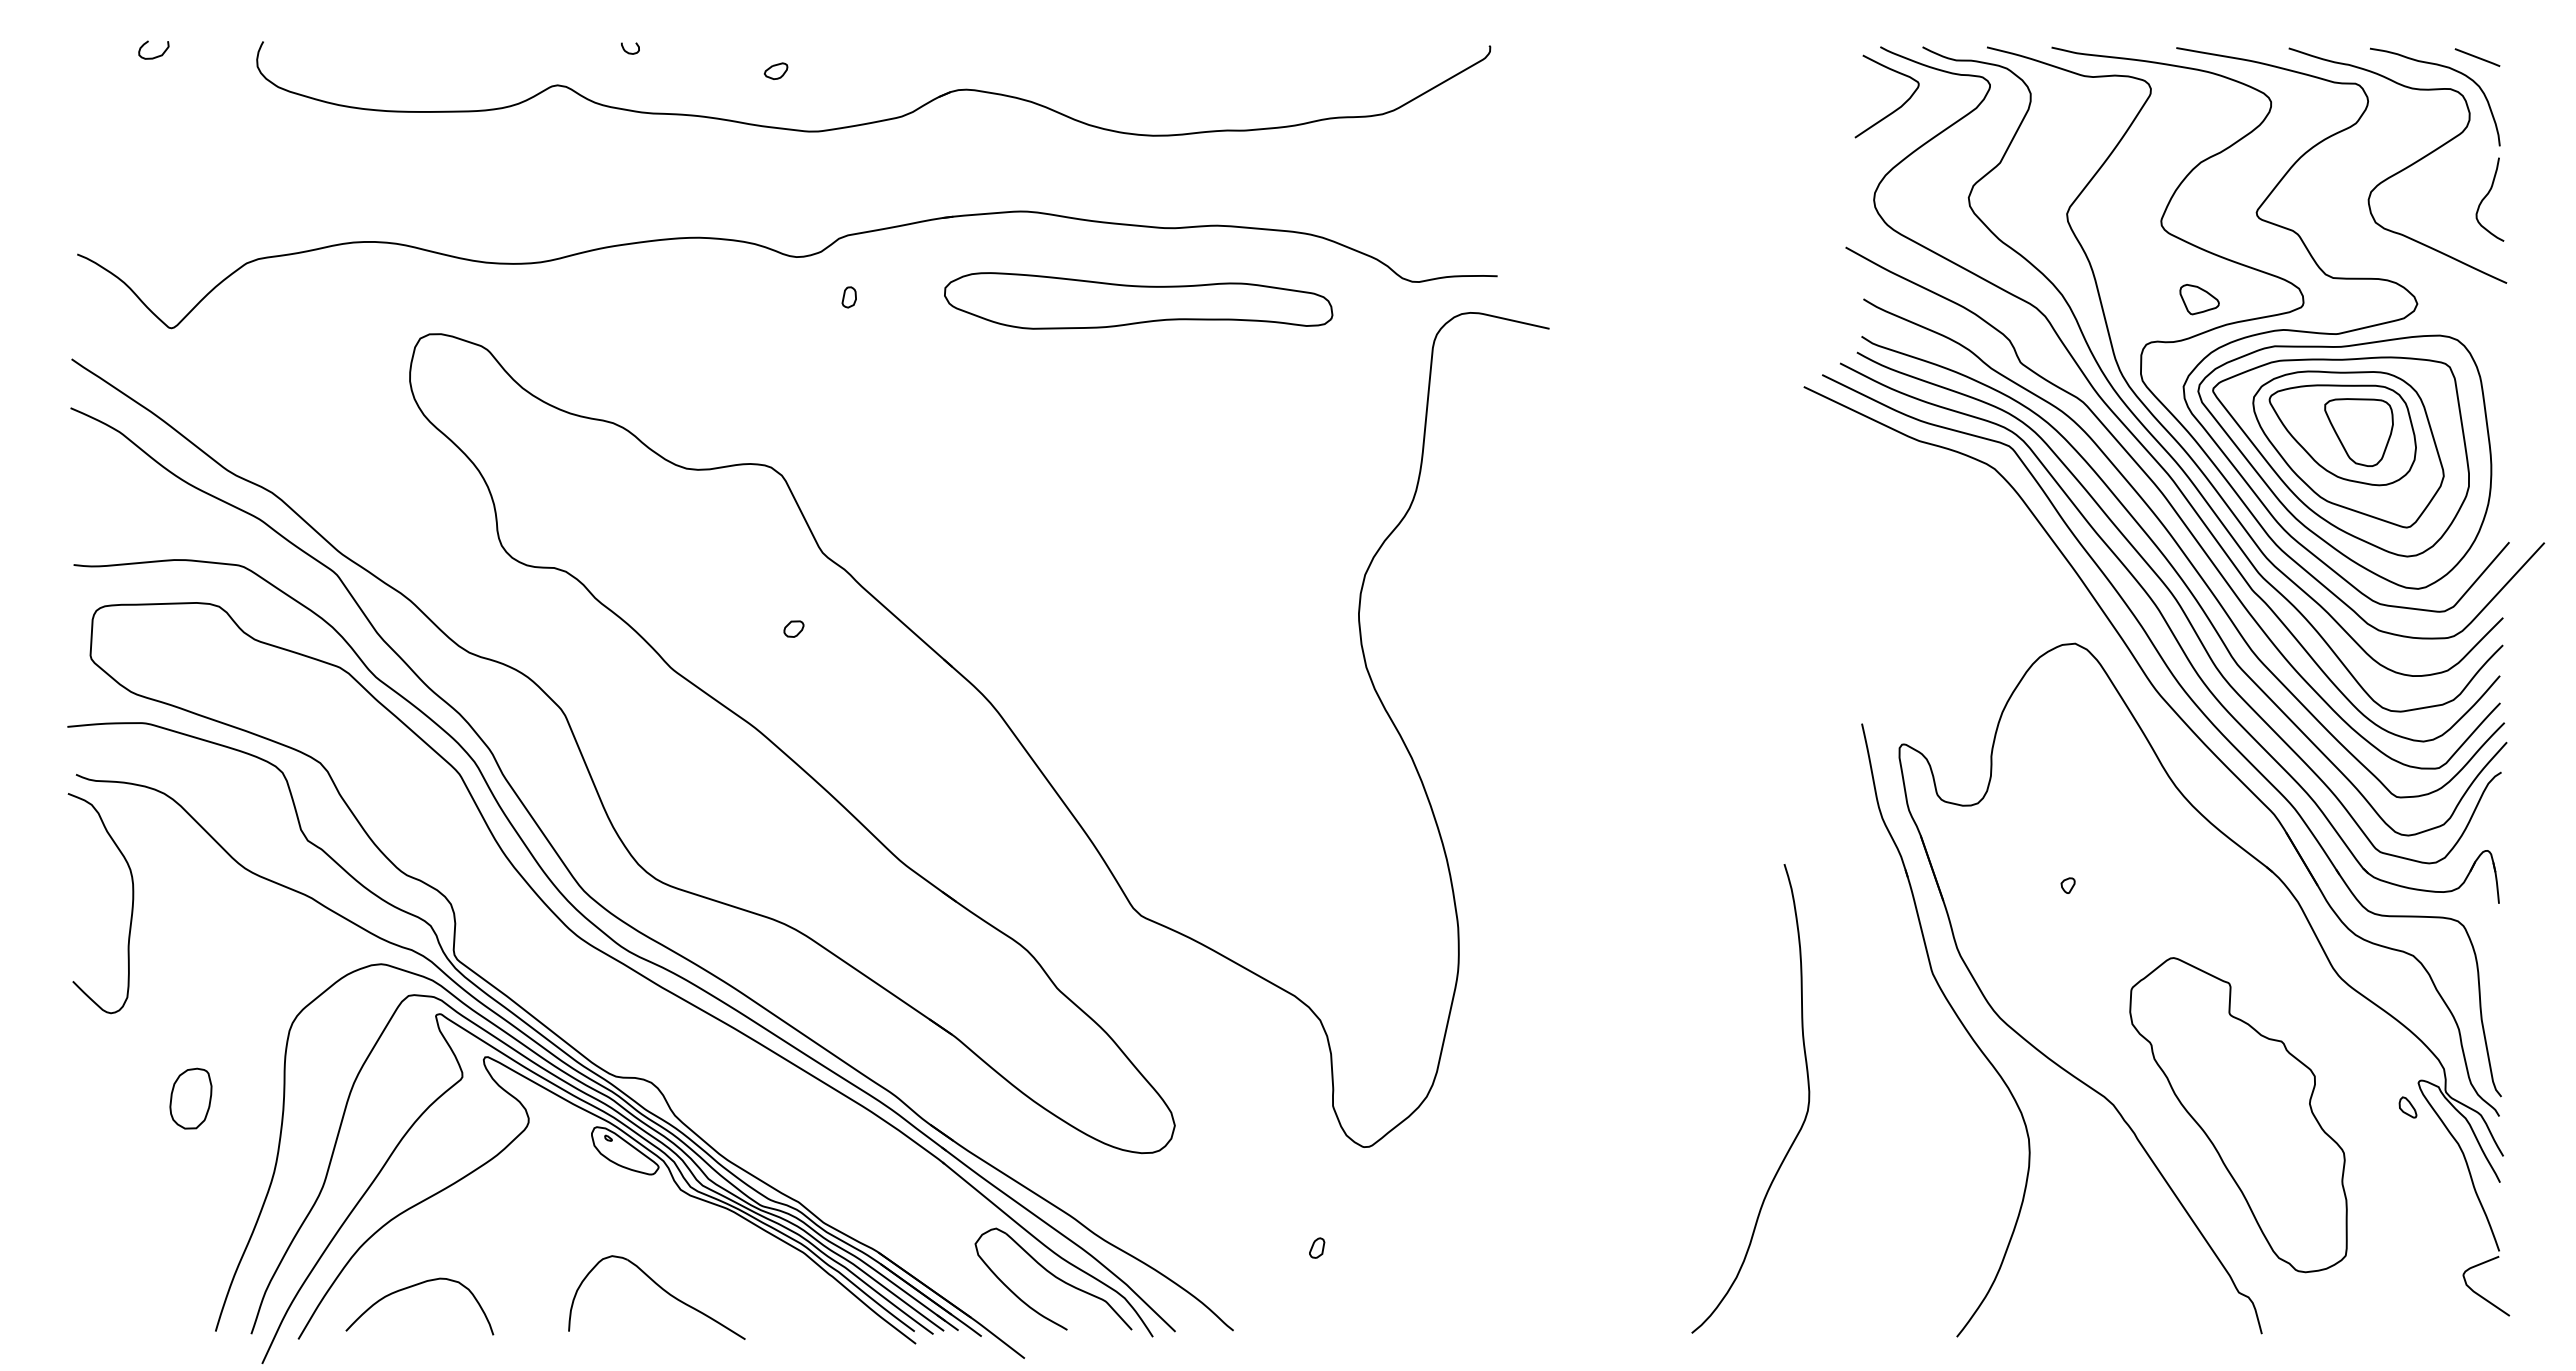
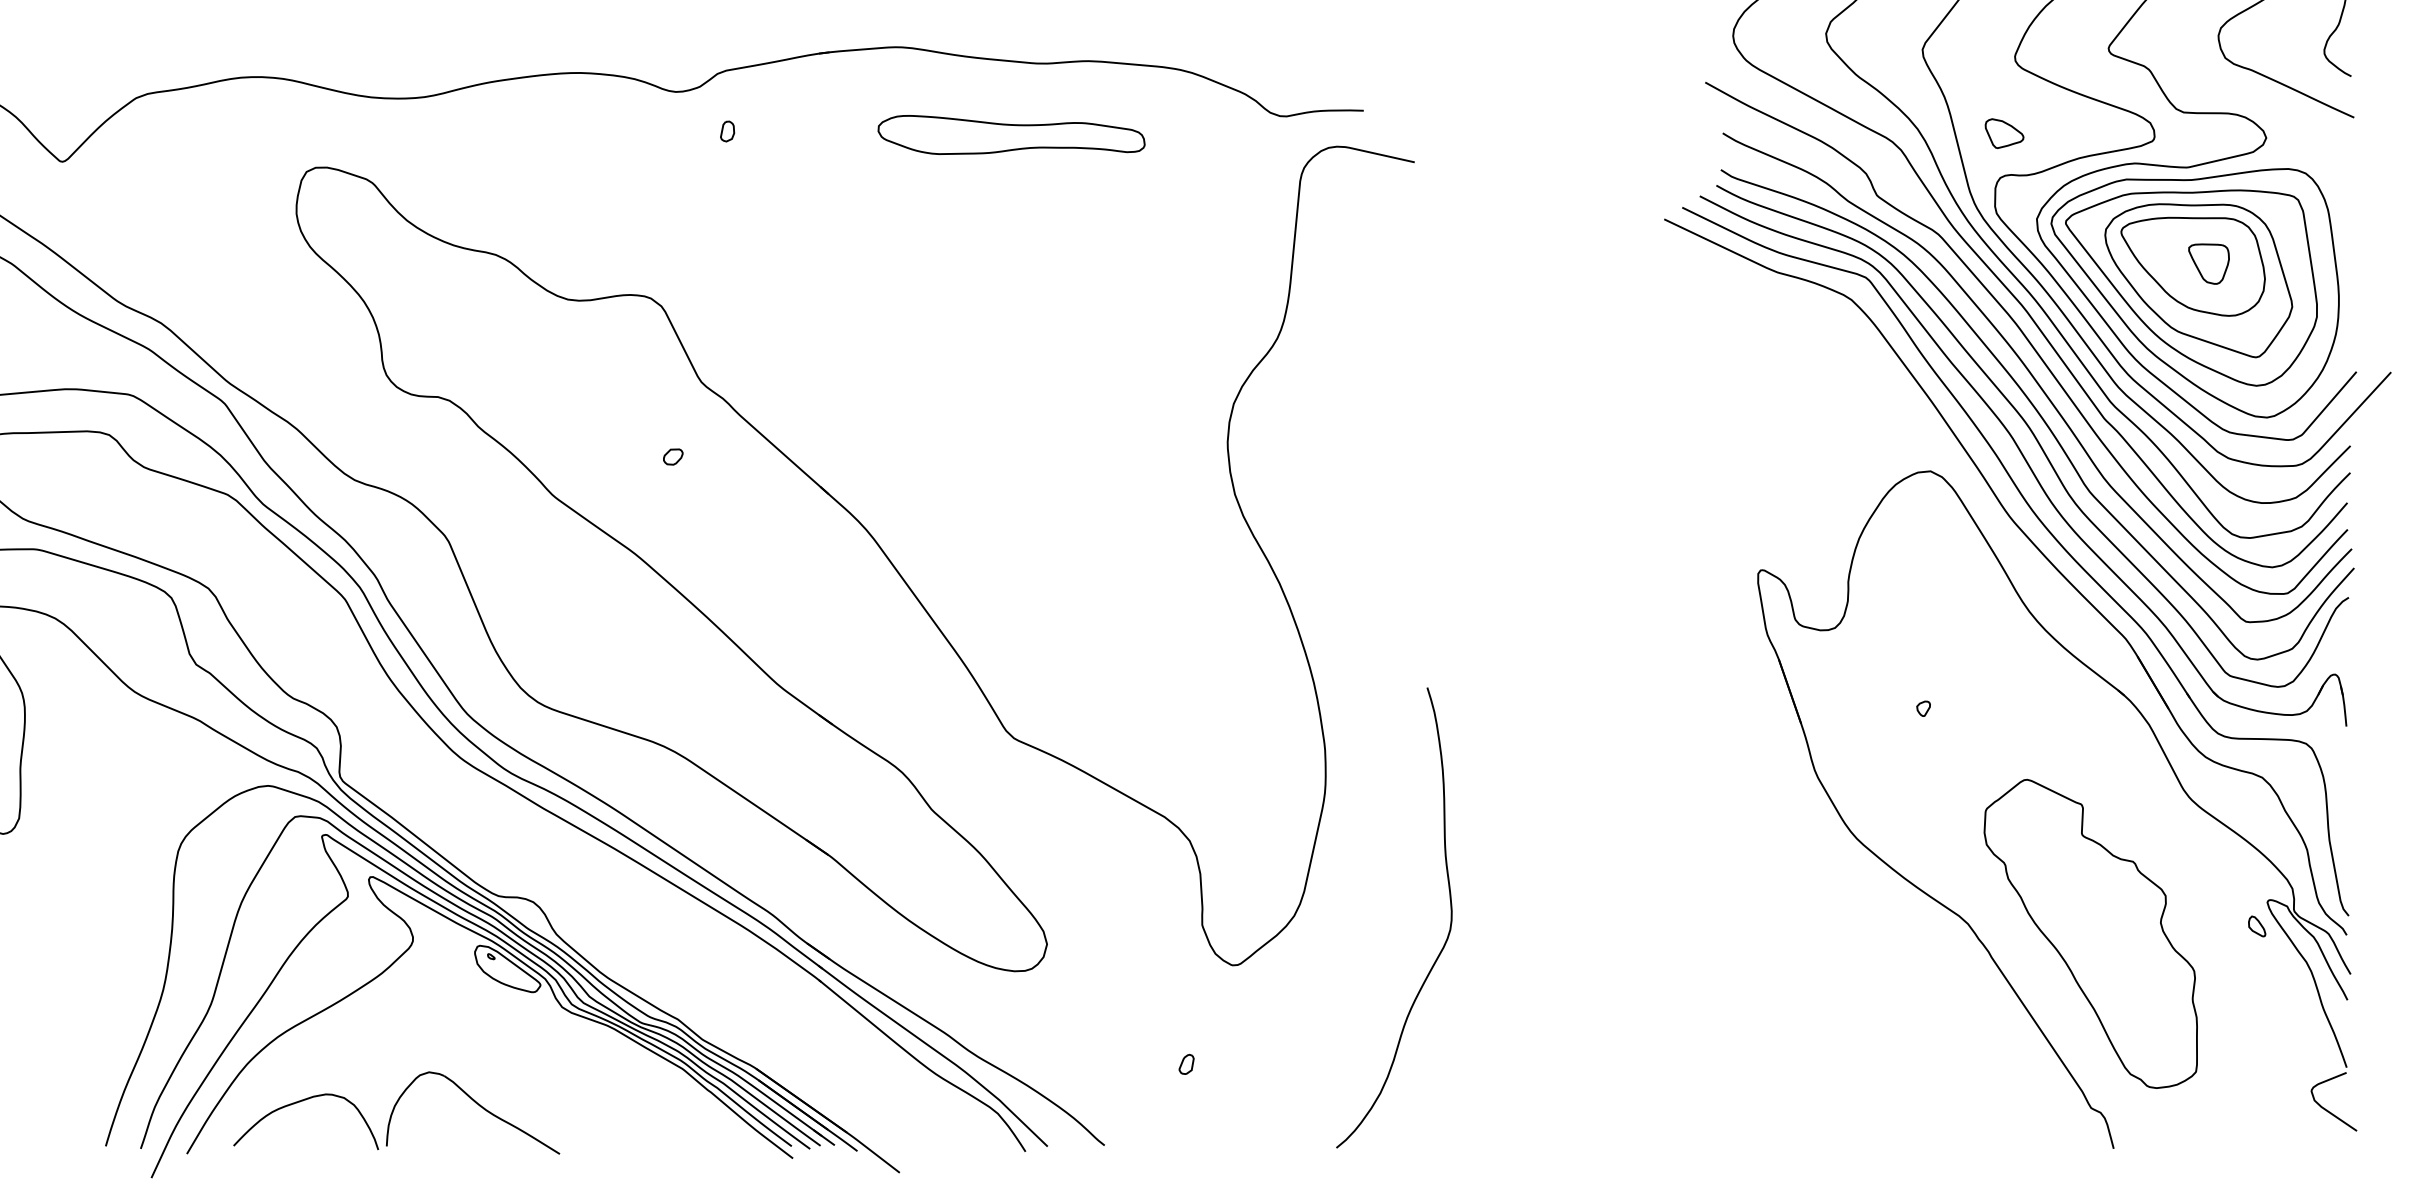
part: (2199, 299) -> (2004, 133), moved
part: (1138, 300) -> (1011, 134), size x0.7
part: (2358, 432) -> (2208, 264), size x0.6
part: (1959, 1021) -> (1817, 842), removed
part: (190, 1098) -> (81, 917), removed
curve: (1804, 1117) -> (1447, 936), moved
part: (1053, 1278) -> (927, 1094), removed
part: (661, 1289) -> (477, 1105), moved

